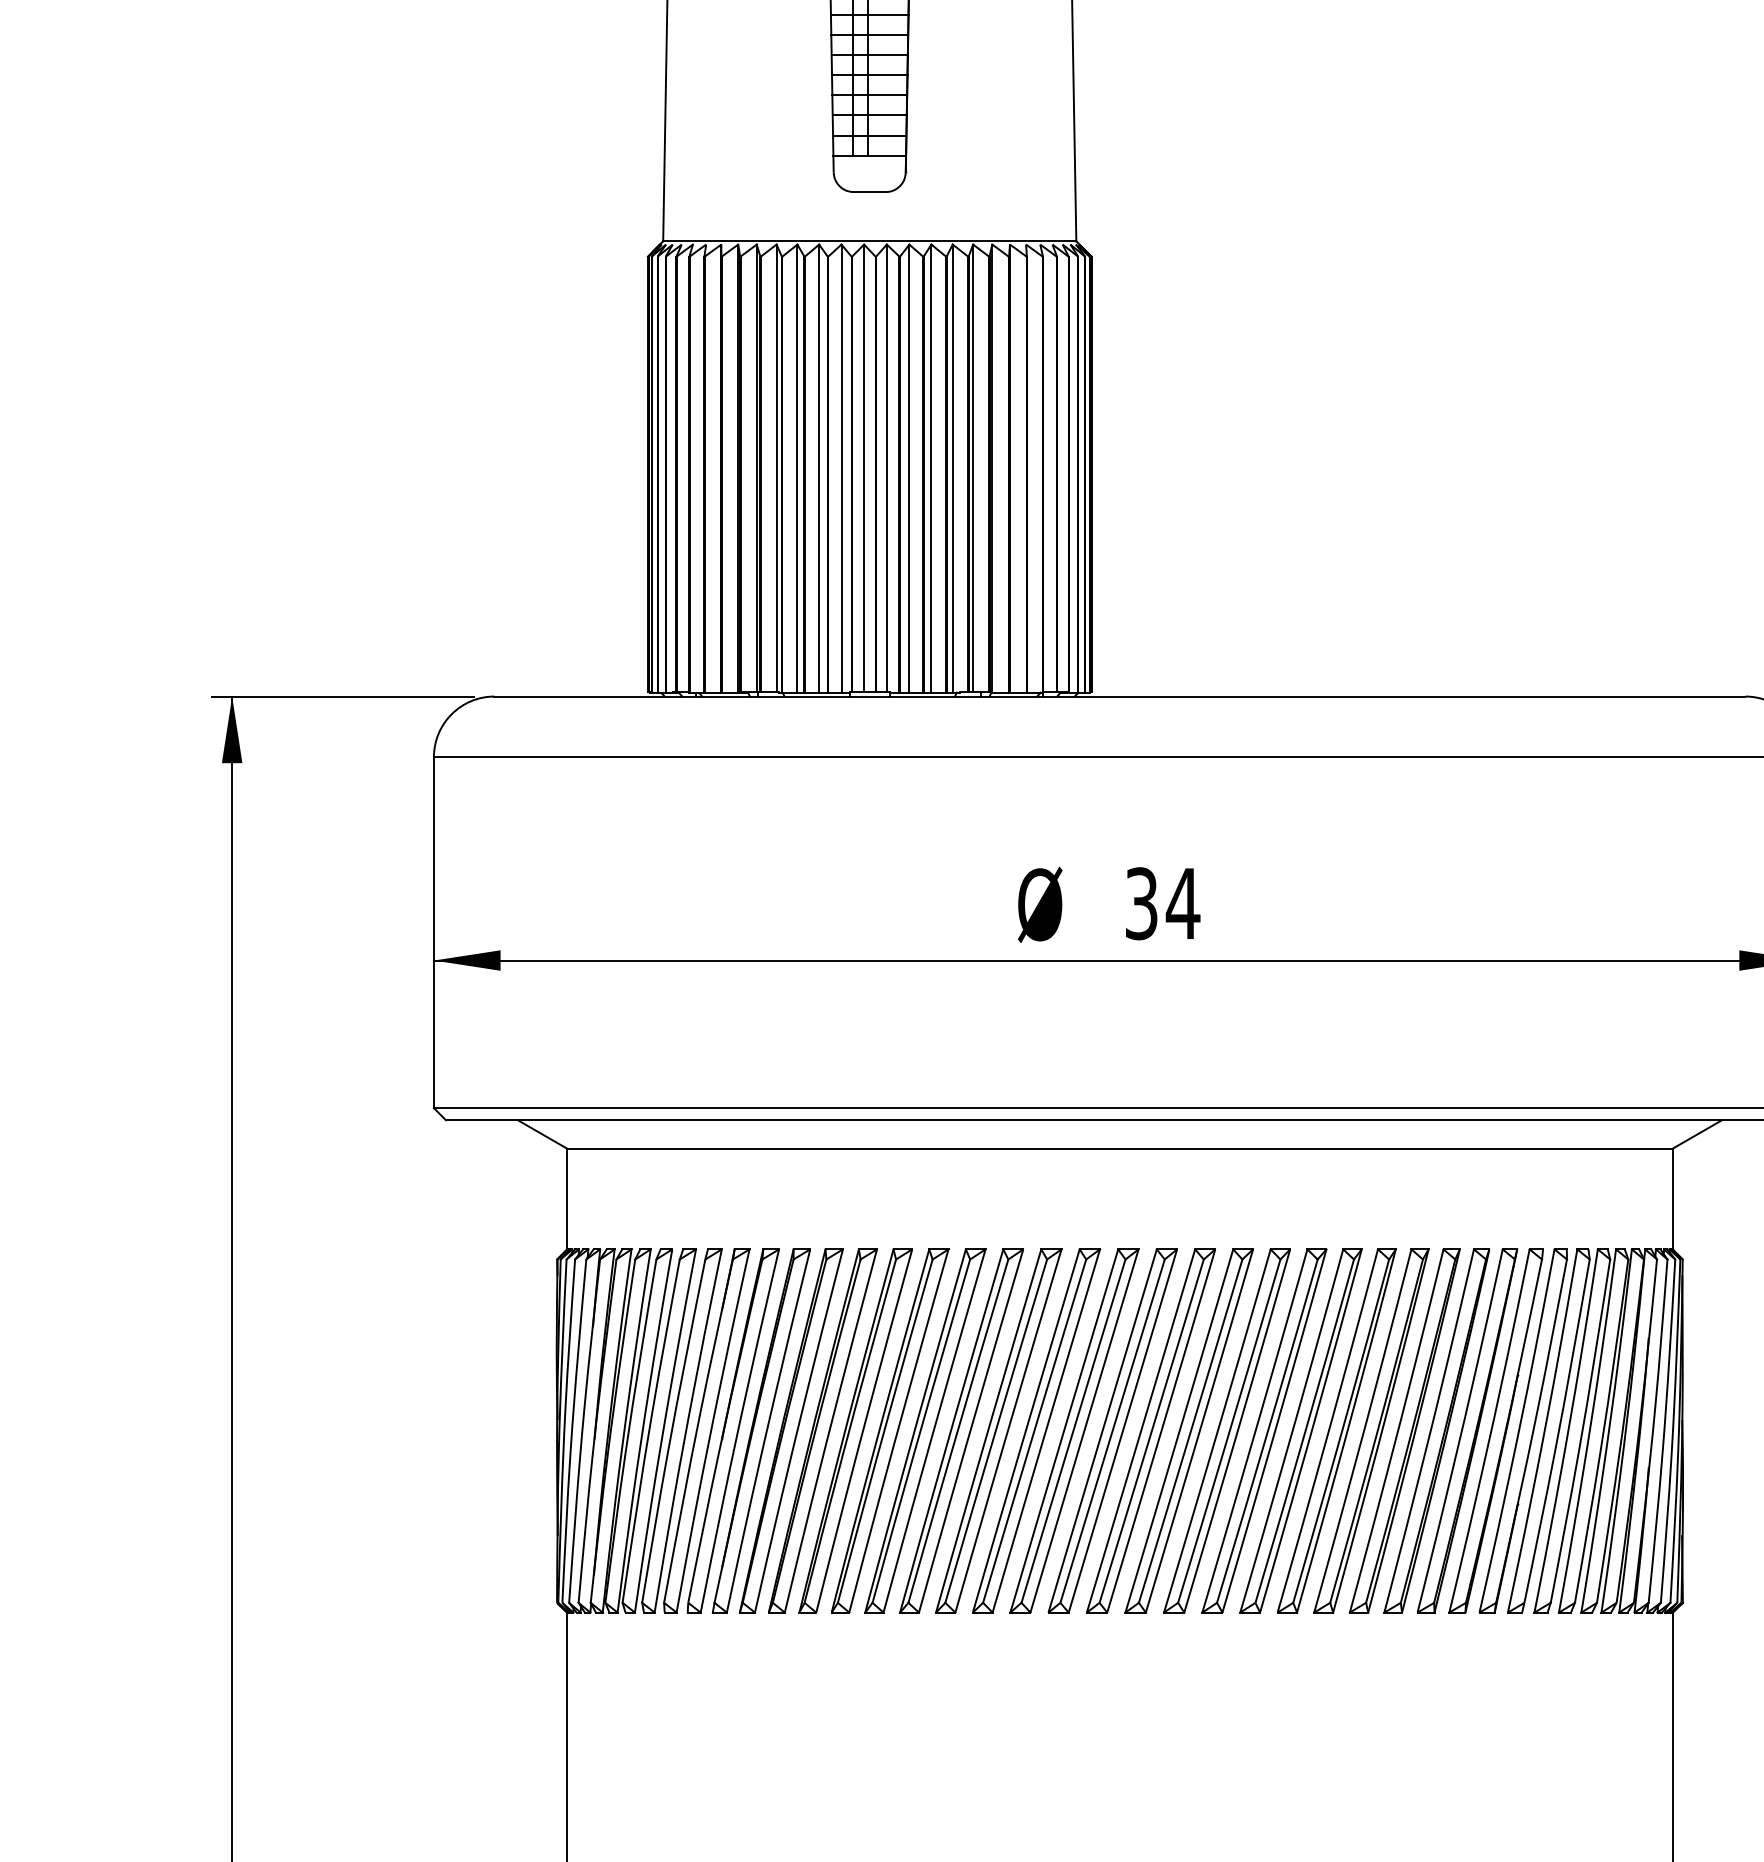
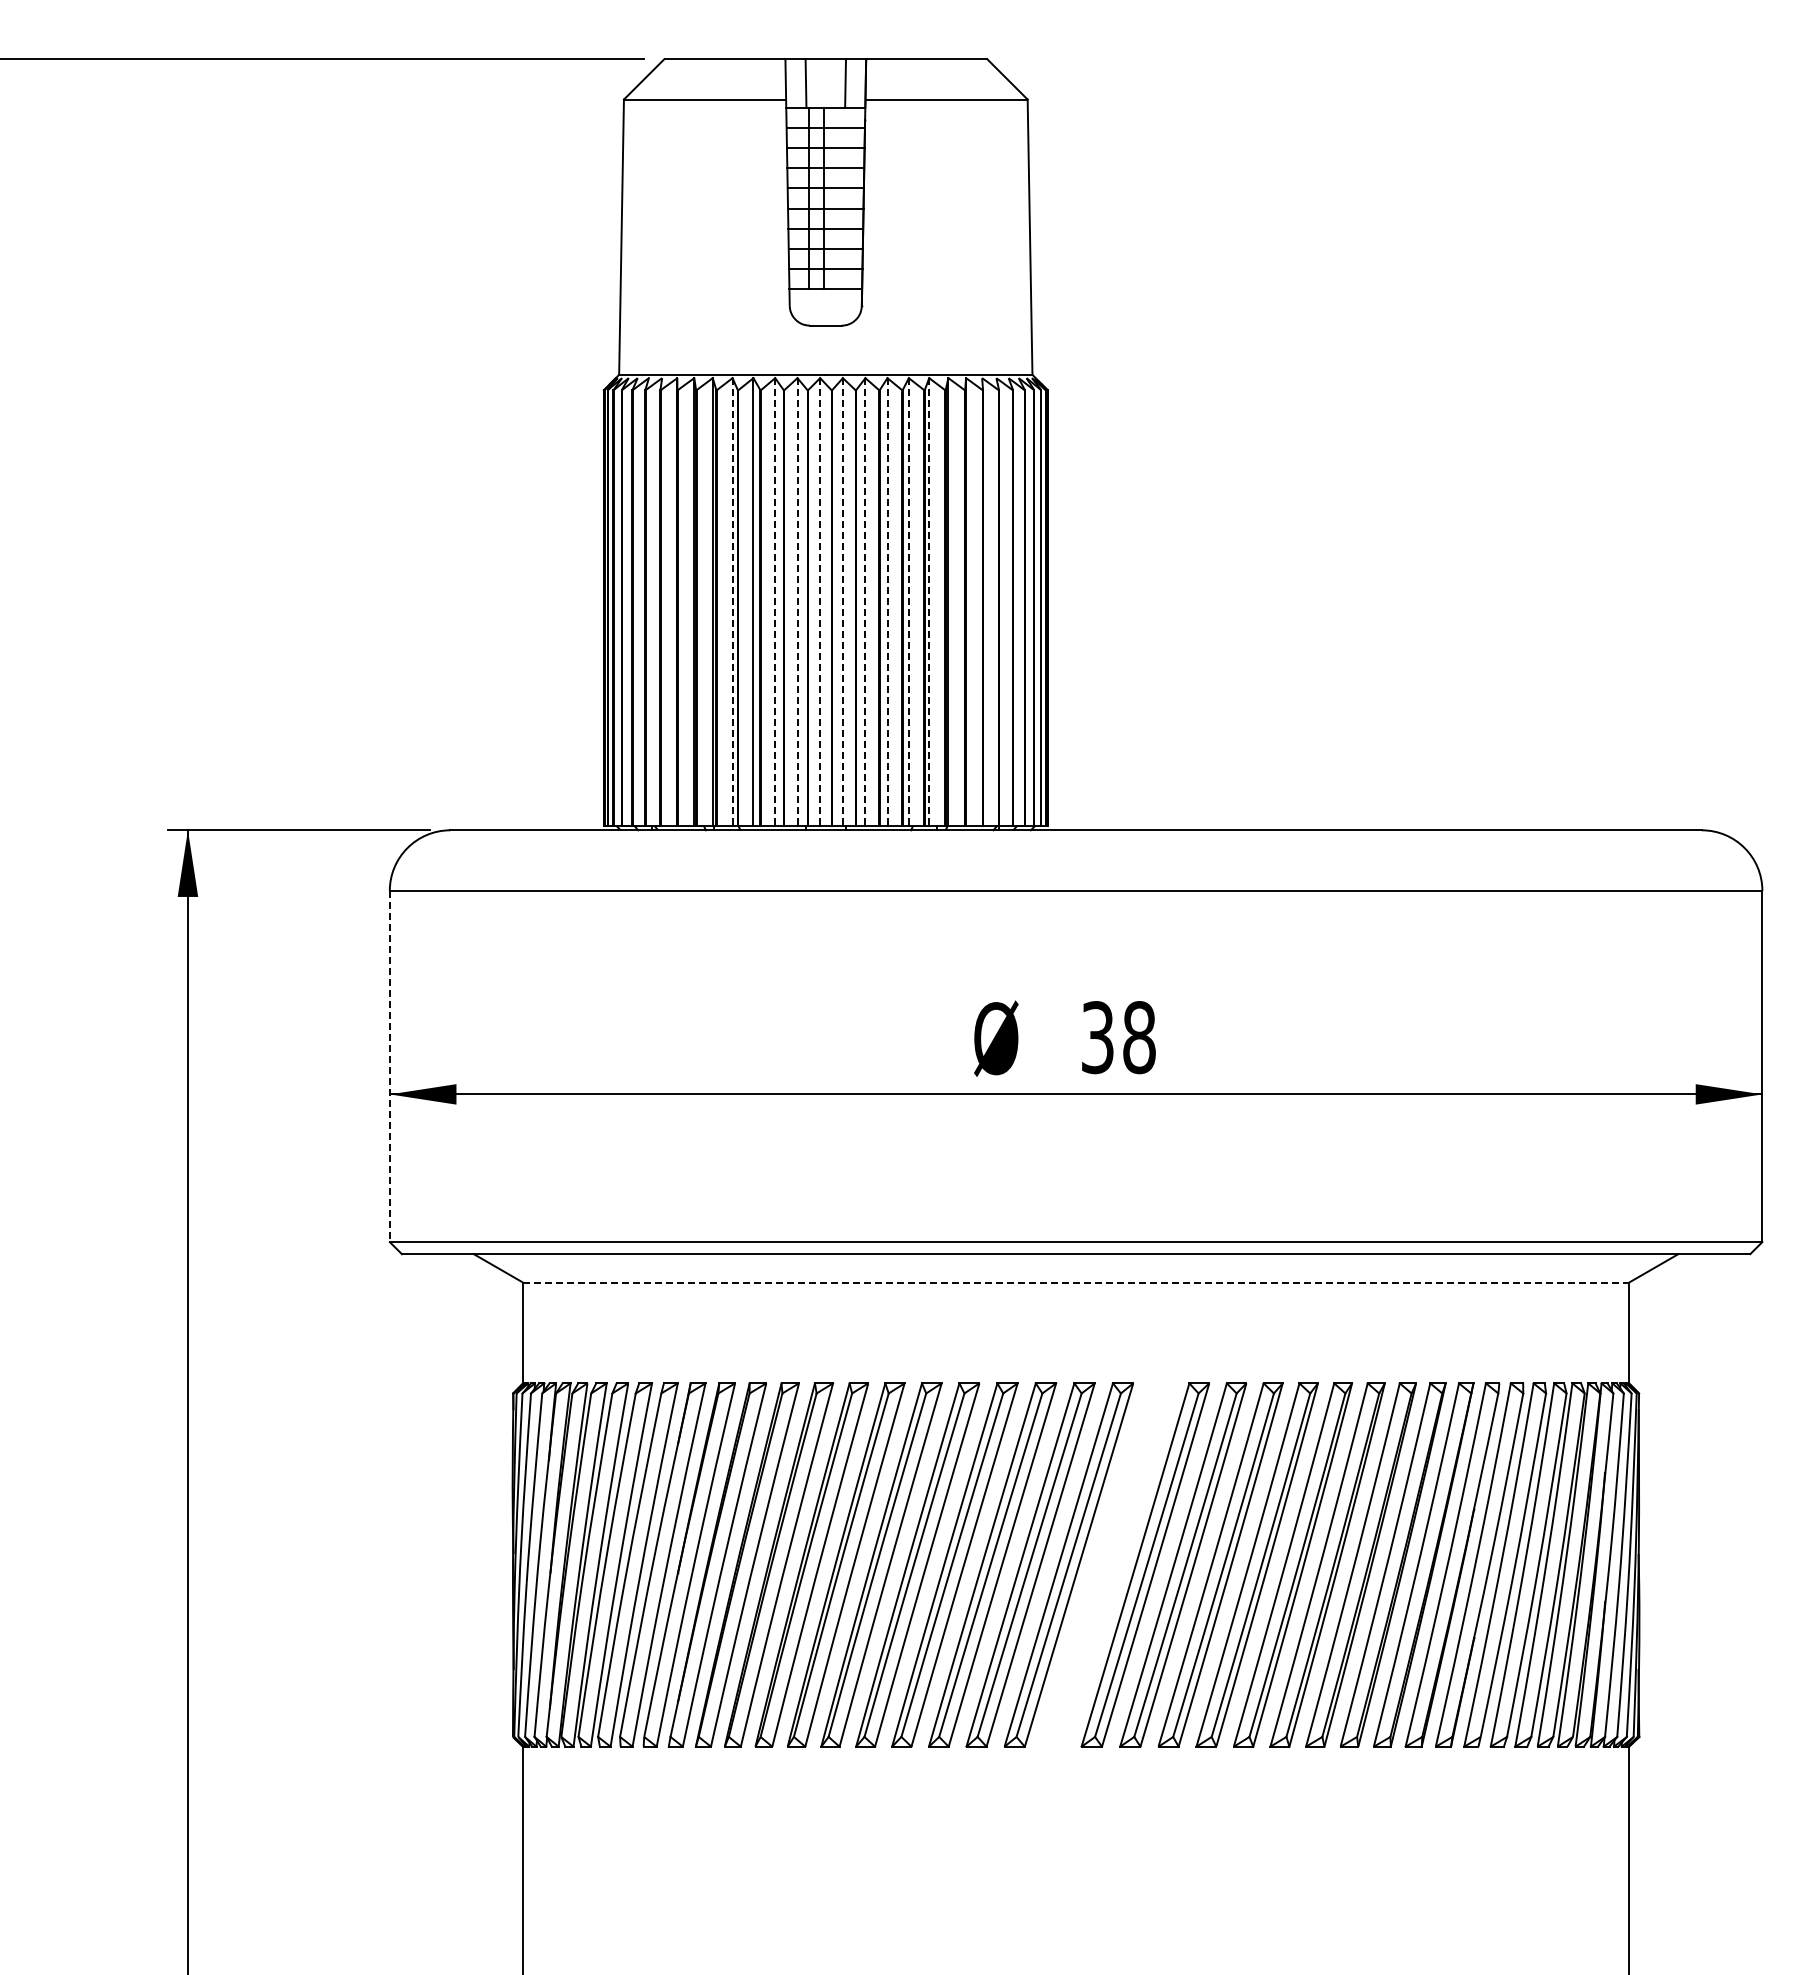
line: (776, 468) -> (732, 602), solid -> dashed
line: (819, 468) -> (775, 602), solid -> dashed
line: (841, 468) -> (797, 602), solid -> dashed
line: (864, 468) -> (820, 602), solid -> dashed
line: (886, 468) -> (842, 602), solid -> dashed
line: (909, 468) -> (865, 602), solid -> dashed
line: (931, 468) -> (887, 602), solid -> dashed
line: (952, 468) -> (908, 602), solid -> dashed
line: (973, 468) -> (929, 602), solid -> dashed
text: (1183, 903) -> (1139, 1037), 34 -> 38
line: (433, 932) -> (389, 1066), solid -> dashed
line: (1120, 1148) -> (1076, 1282), solid -> dashed
part: (1151, 1430) -> (1107, 1564), removed

